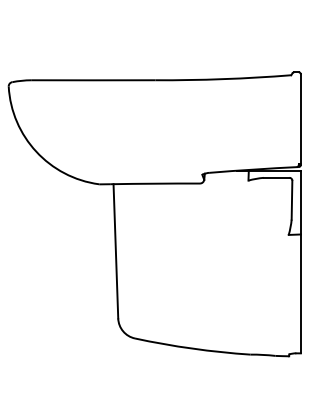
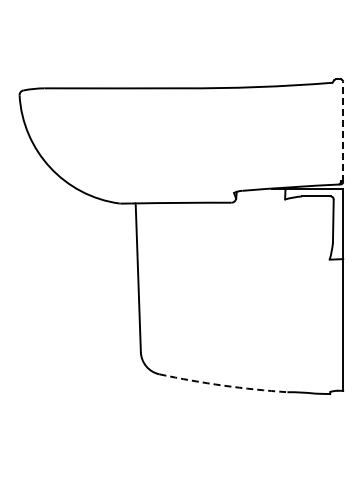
line: (301, 119) -> (343, 131), solid -> dashed
arc: (192, 348) -> (223, 385), solid -> dashed

